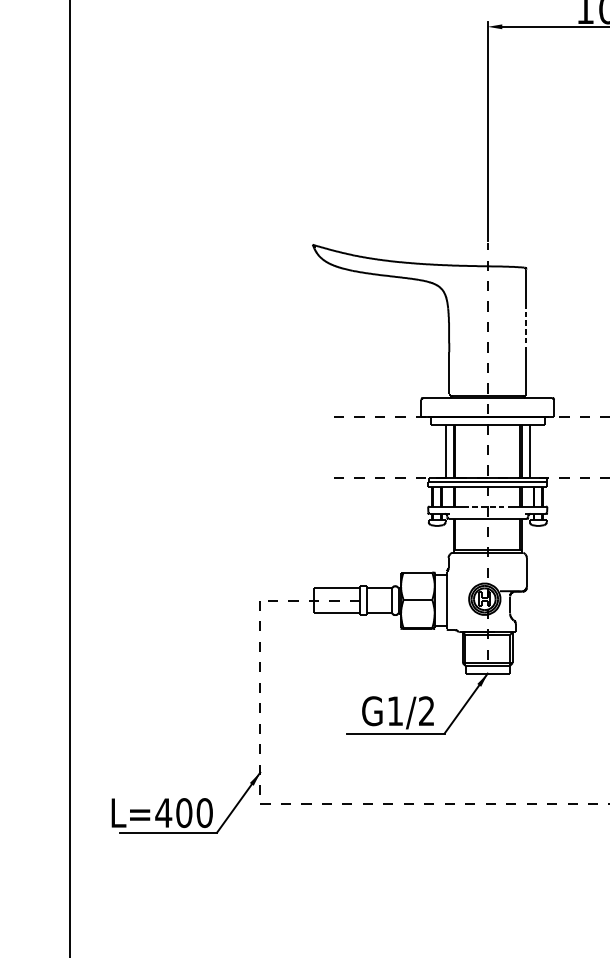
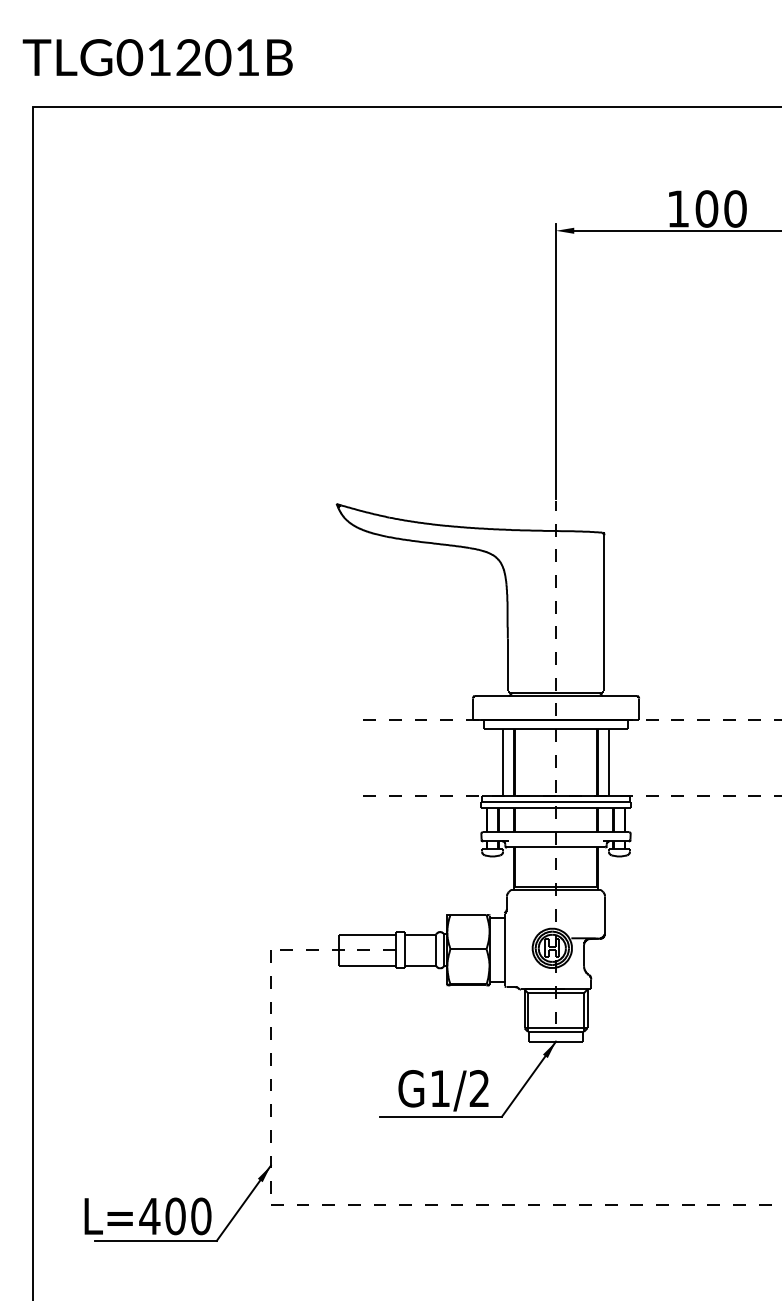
line: (526, 329) -> (604, 610), dashed -> solid
line: (488, 506) -> (556, 832), dashed -> solid

